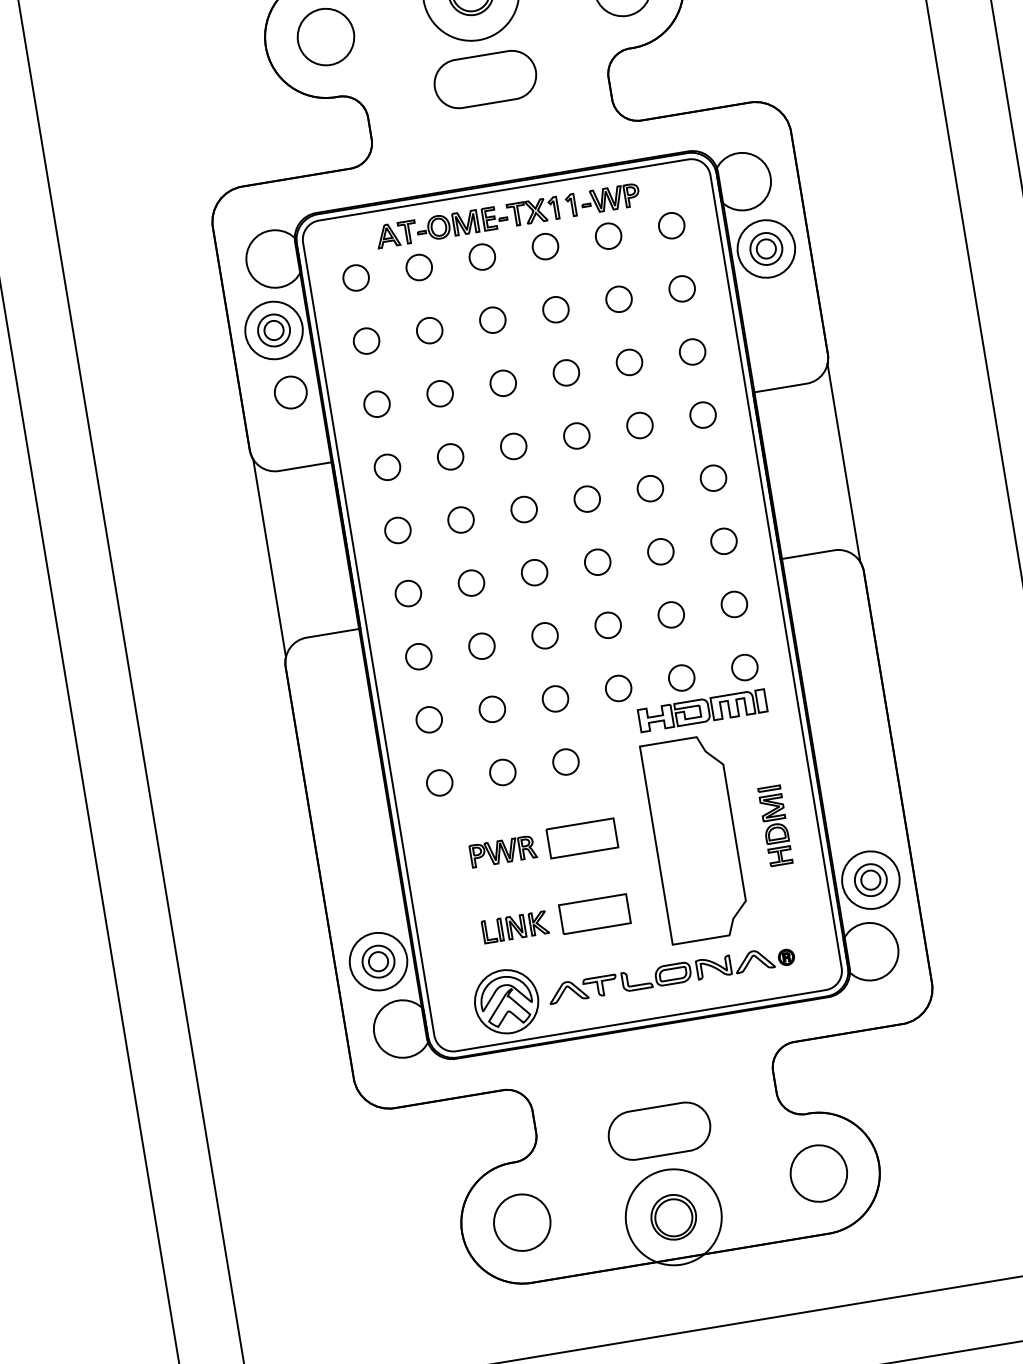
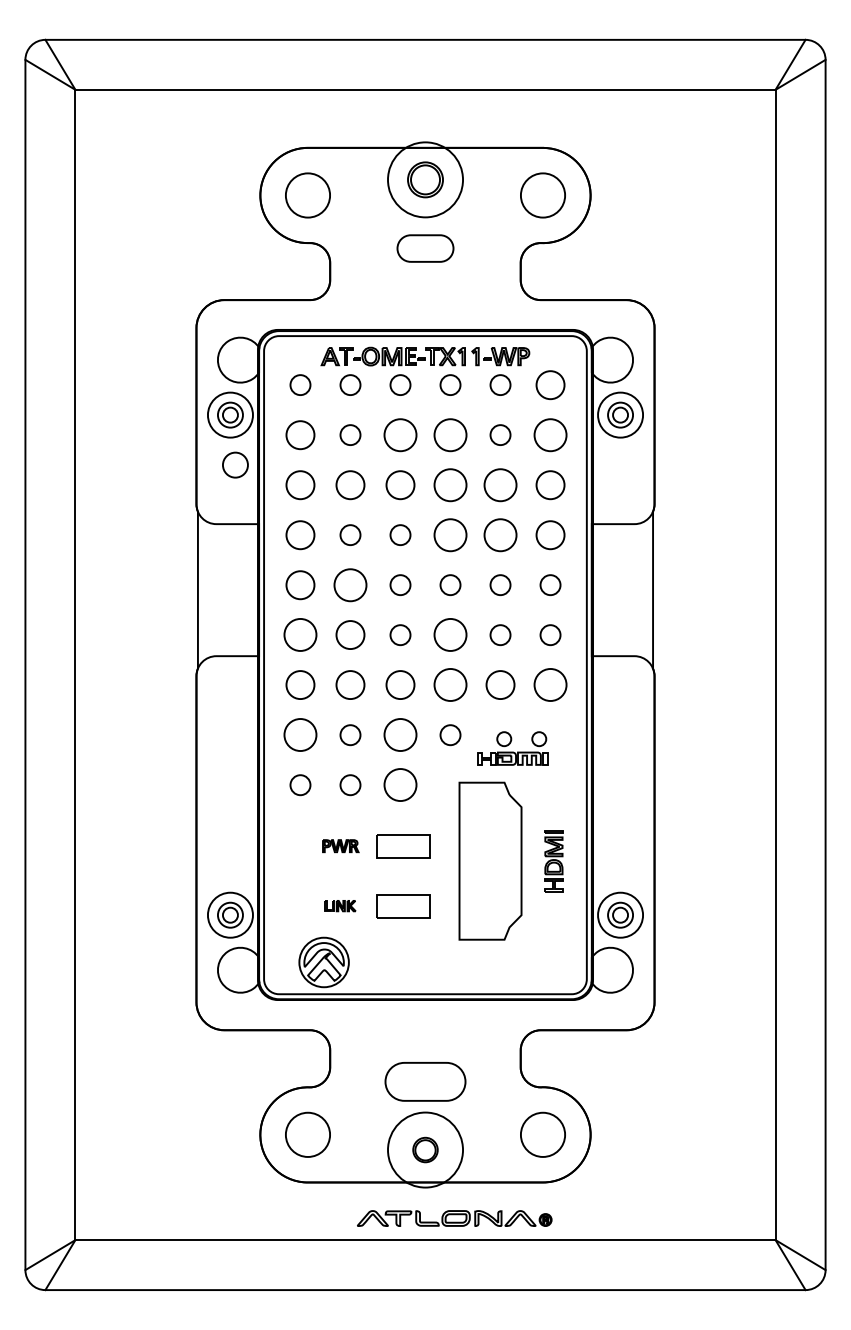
part: (485, 79) -> (425, 248), size x0.7
circle: (671, 224) -> (550, 384), size x1.4
circle: (682, 288) -> (550, 434), size x1.6
circle: (555, 308) -> (450, 434), size x1.6
circle: (492, 319) -> (400, 434), size x1.6
circle: (366, 340) -> (300, 434), size x1.4
circle: (692, 351) -> (550, 484), size x1.4
circle: (629, 361) -> (500, 484), size x1.6
circle: (566, 372) -> (450, 484), size x1.6
circle: (503, 382) -> (400, 484), size x1.4
circle: (440, 392) -> (350, 484), size x1.4
circle: (376, 403) -> (300, 484), size x1.4
circle: (702, 414) -> (550, 534), size x1.4
circle: (639, 424) -> (500, 534), size x1.6
circle: (576, 435) -> (450, 534), size x1.6
circle: (387, 466) -> (300, 534), size x1.4
circle: (460, 519) -> (350, 584), size x1.6
circle: (397, 529) -> (300, 584), size x1.4
circle: (597, 562) -> (450, 635), size x1.6
circle: (471, 583) -> (350, 635), size x1.4
circle: (408, 593) -> (300, 635), size x1.6
circle: (734, 604) -> (550, 685), size x1.6
circle: (671, 615) -> (500, 685), size x1.4
circle: (608, 625) -> (450, 685), size x1.6
circle: (545, 636) -> (400, 685), size x1.4
circle: (482, 646) -> (350, 685), size x1.4
circle: (418, 657) -> (300, 685), size x1.4
part: (699, 692) -> (512, 748), size x0.7
circle: (555, 699) -> (400, 735), size x1.6
circle: (429, 720) -> (300, 735), size x1.6
circle: (566, 762) -> (400, 785), size x1.6
part: (502, 850) -> (340, 845), size x0.7
part: (515, 926) -> (340, 905), size x0.6
part: (671, 974) -> (454, 1218), moved
part: (673, 1216) -> (425, 1149), size x0.7

